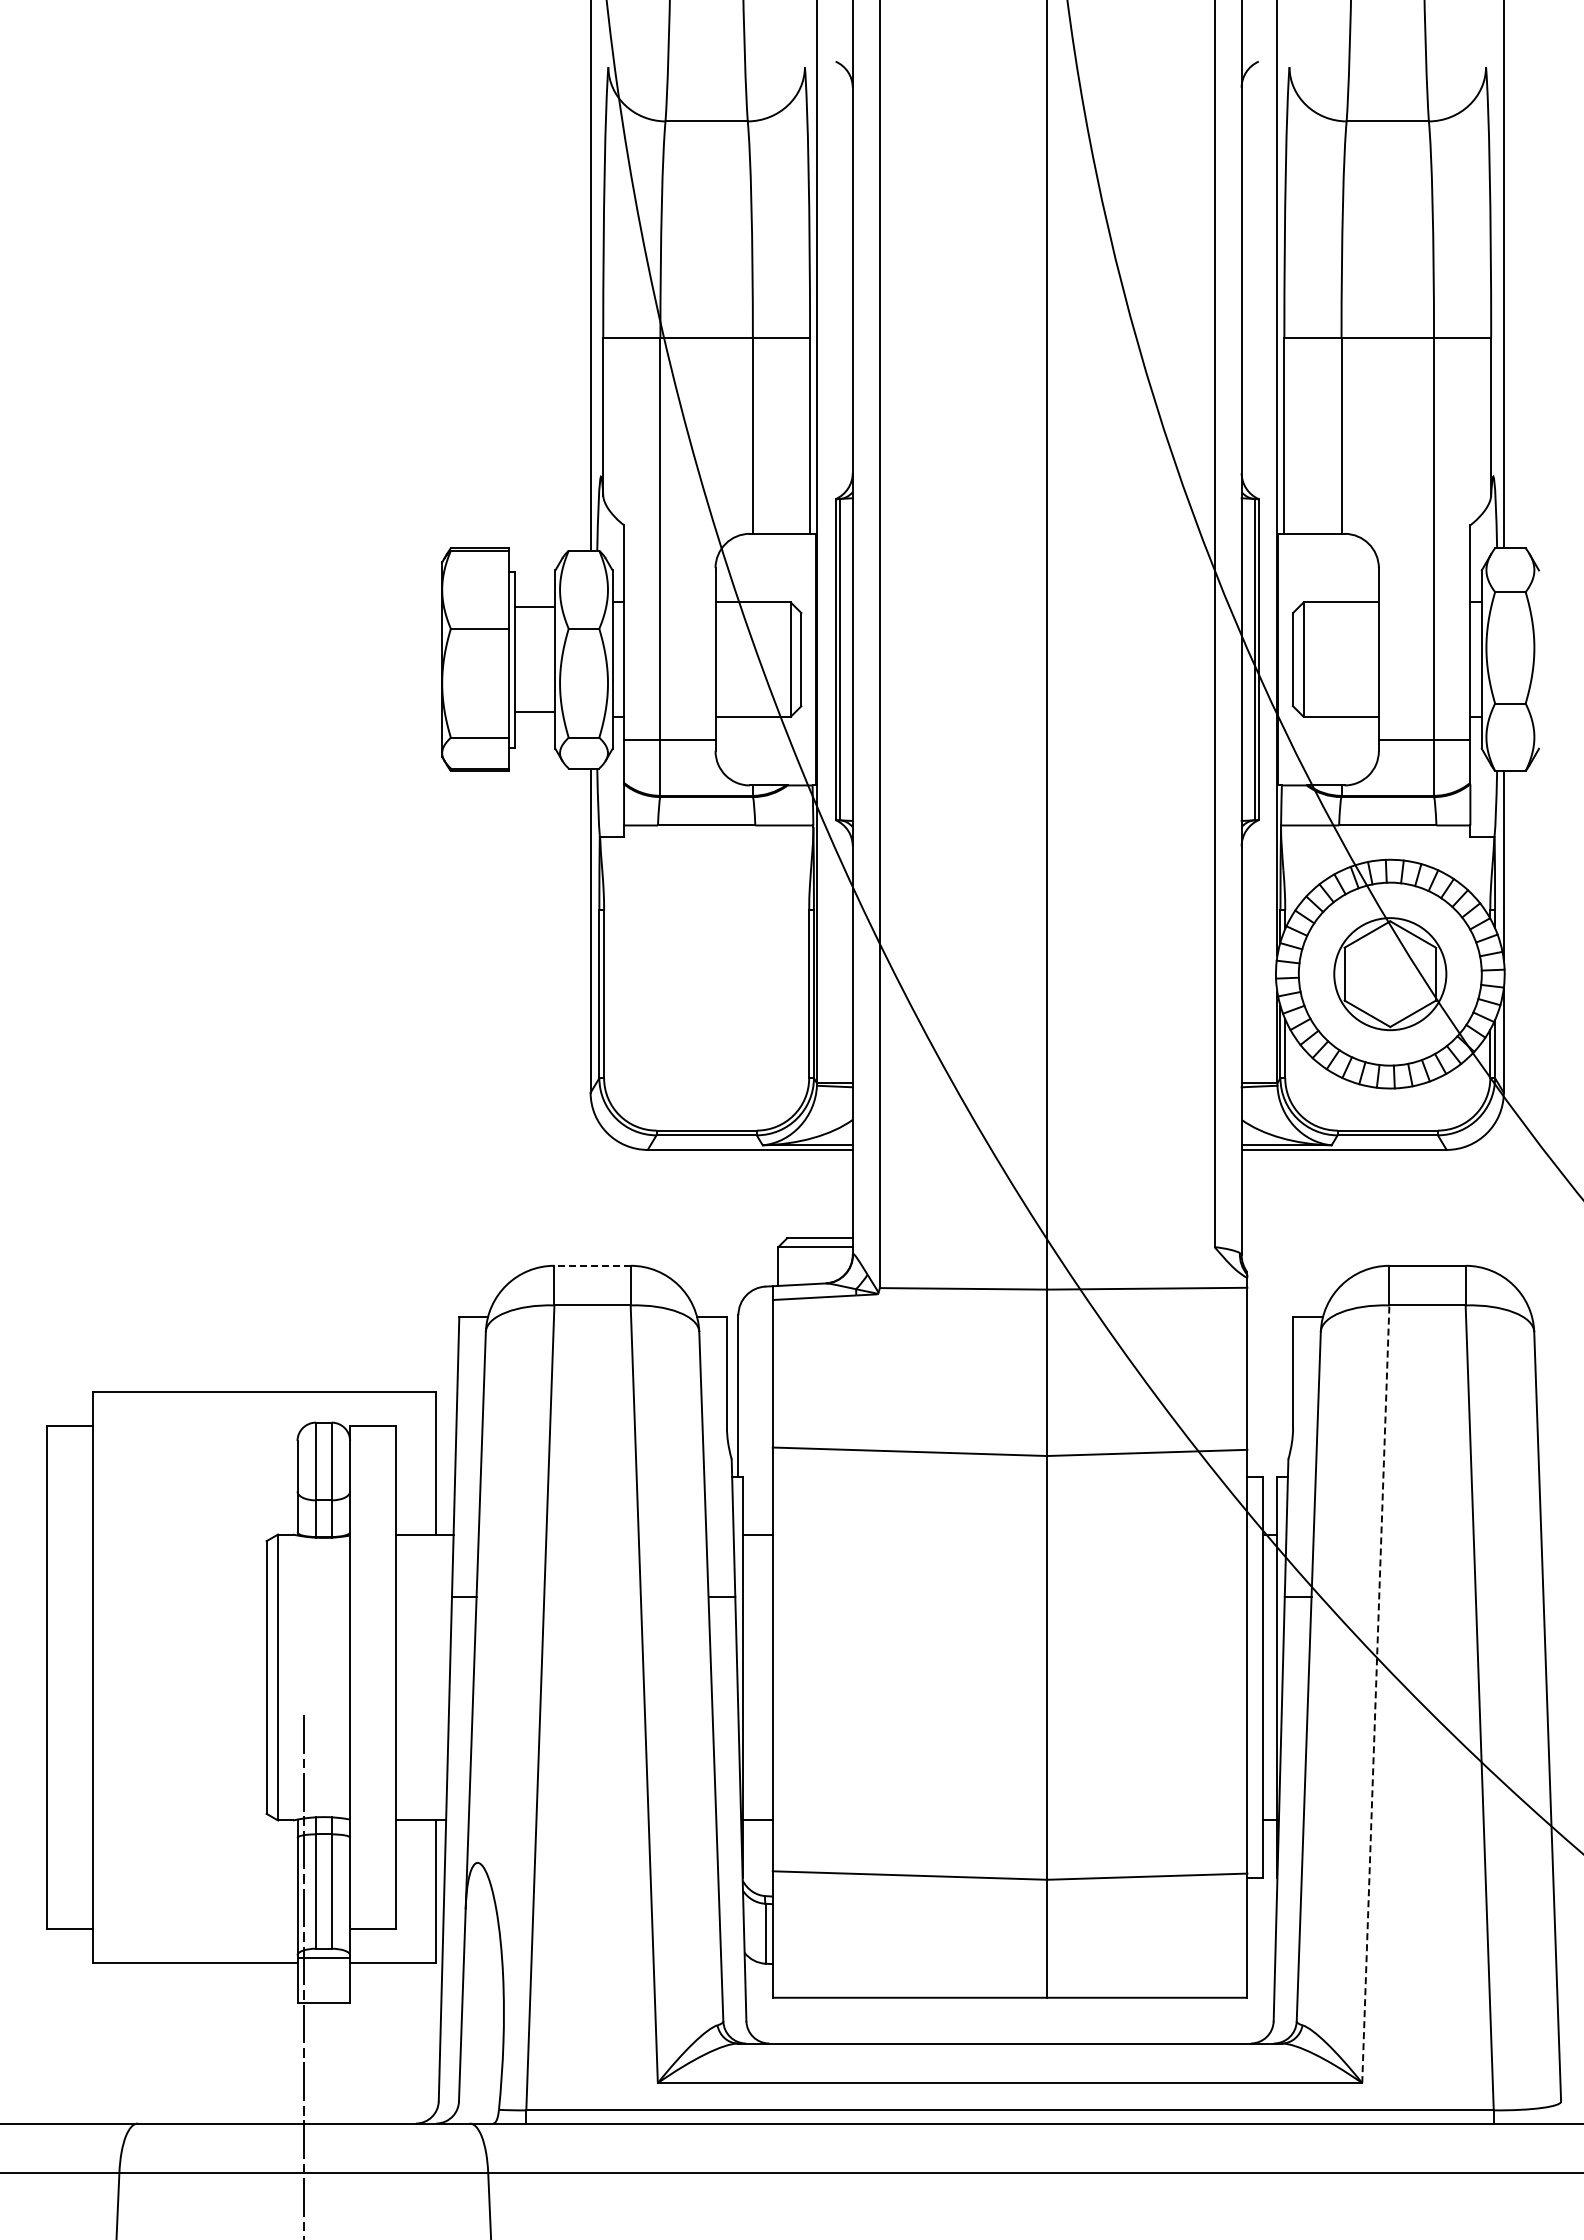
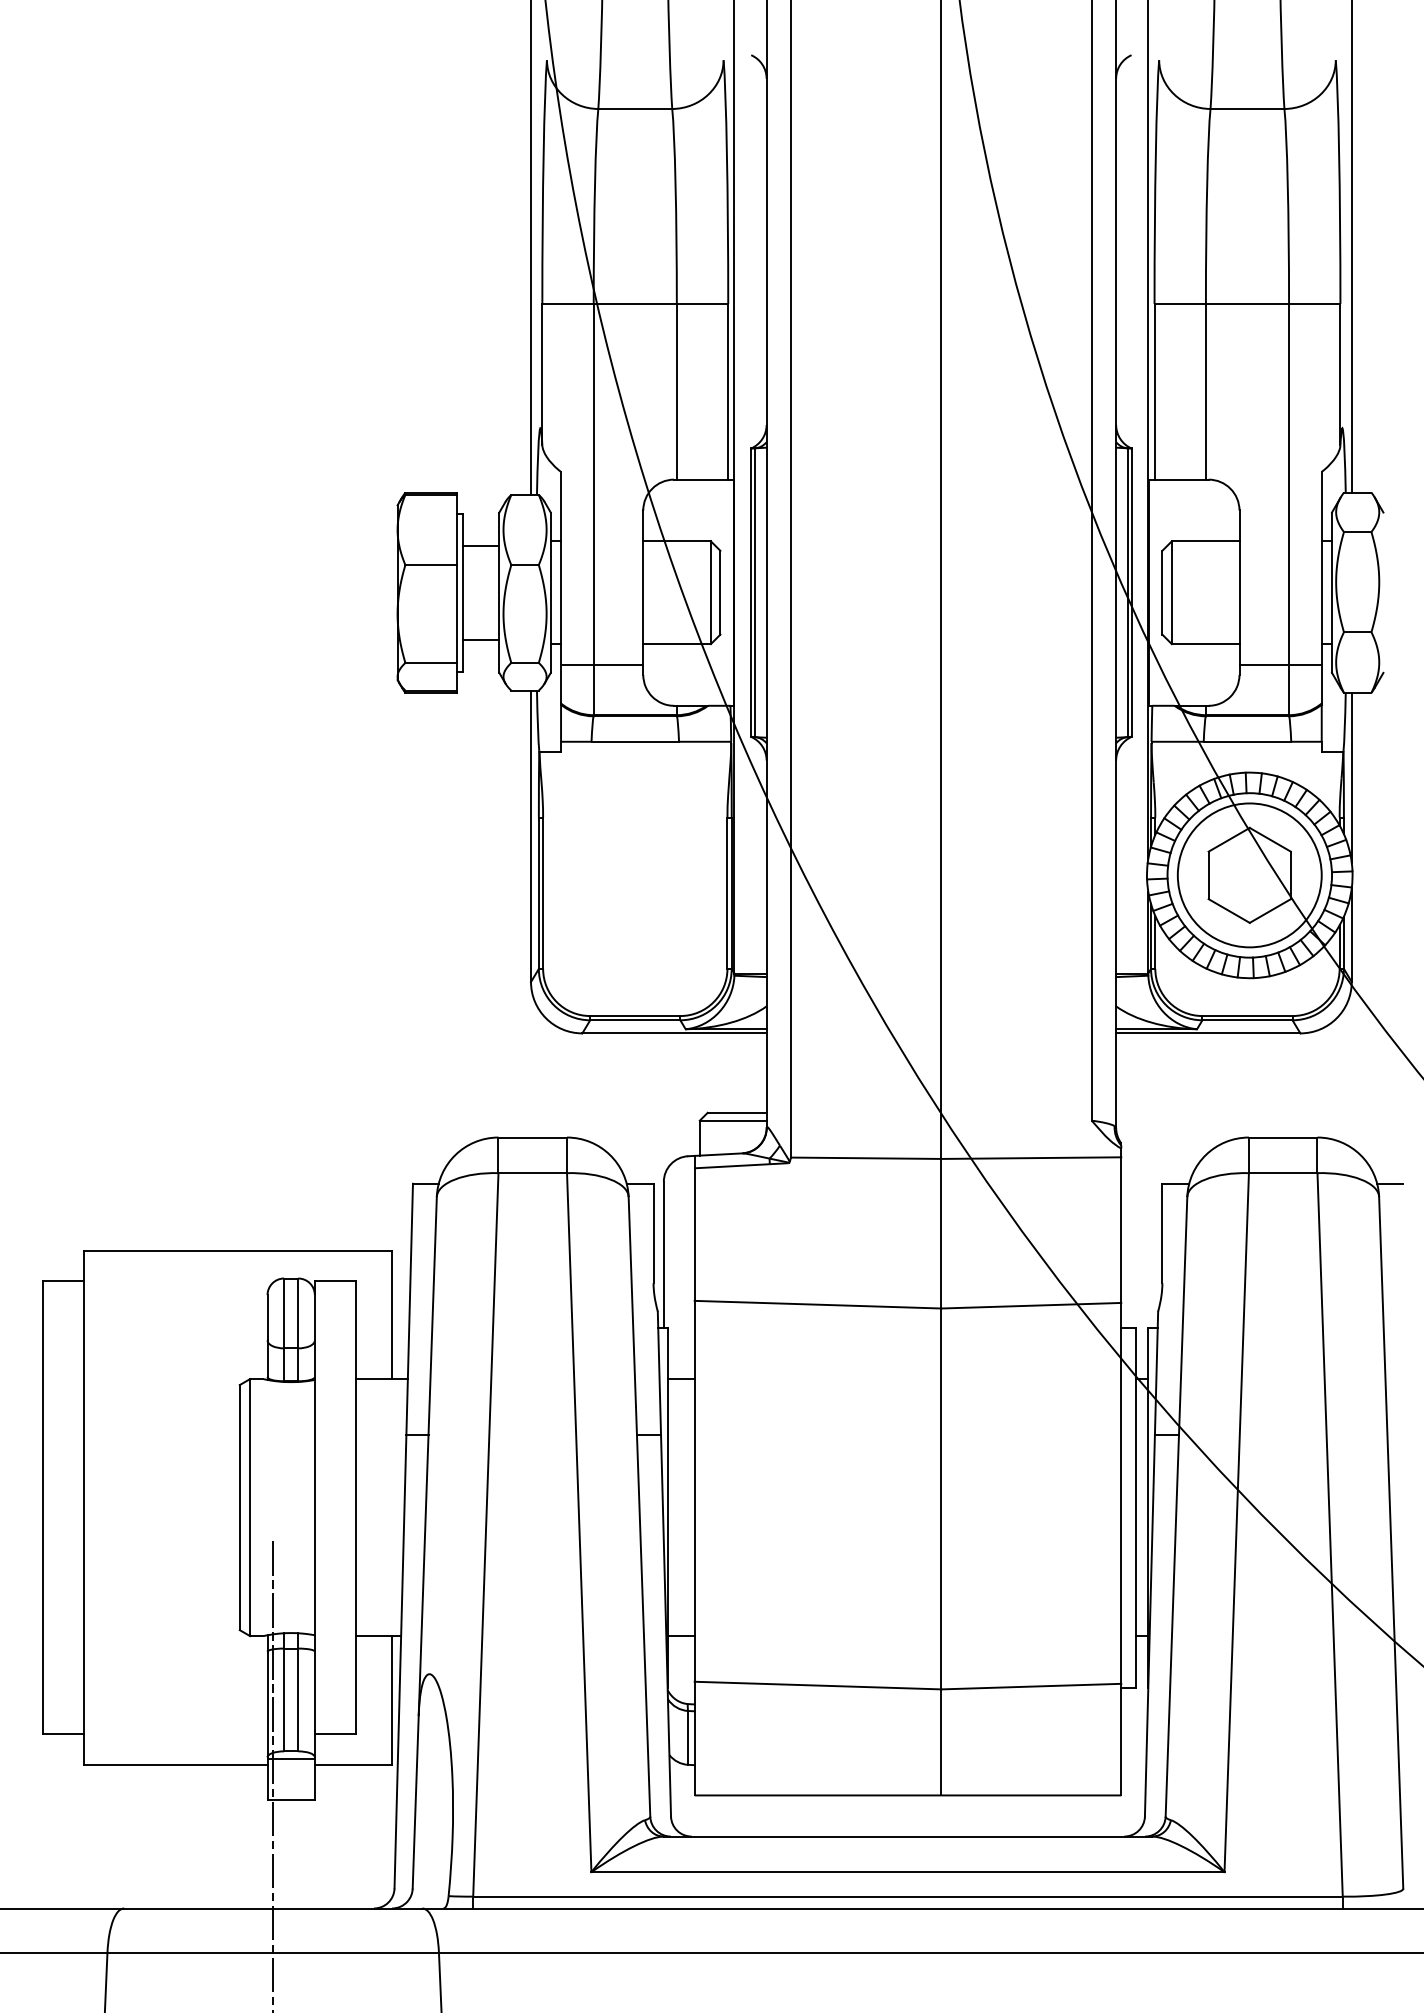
circle: (1390, 974) -> (1249, 875), size x1.43
line: (592, 1265) -> (532, 1137), dashed -> solid
line: (1546, 1317) -> (1390, 1184), added
line: (1375, 1693) -> (1236, 1521), dashed -> solid

